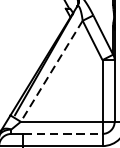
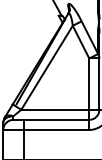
line: (51, 72) -> (46, 68), dashed -> solid
line: (63, 133) -> (56, 119), dashed -> solid

